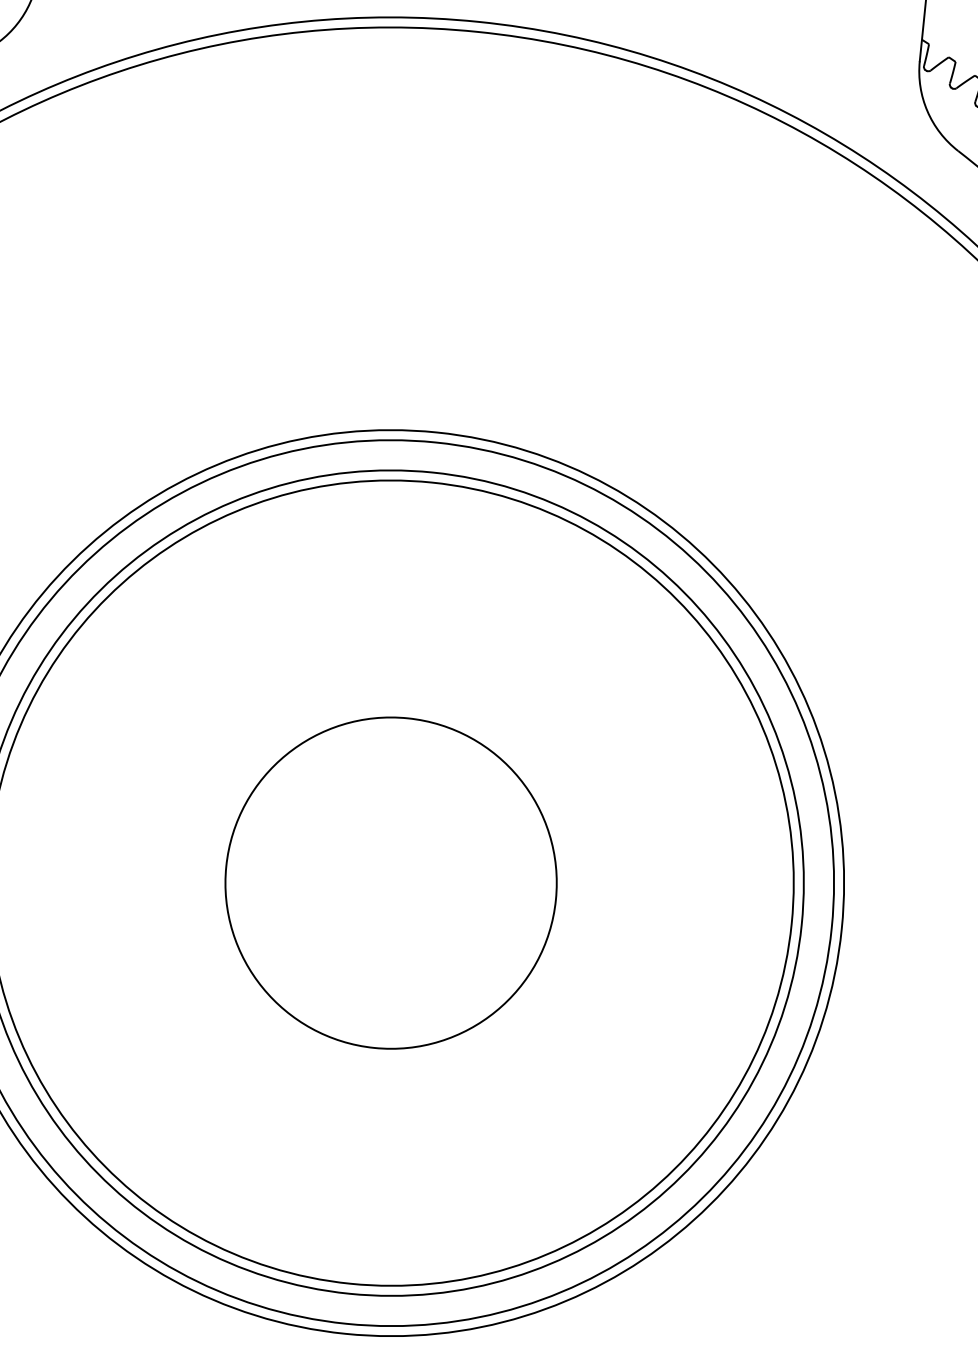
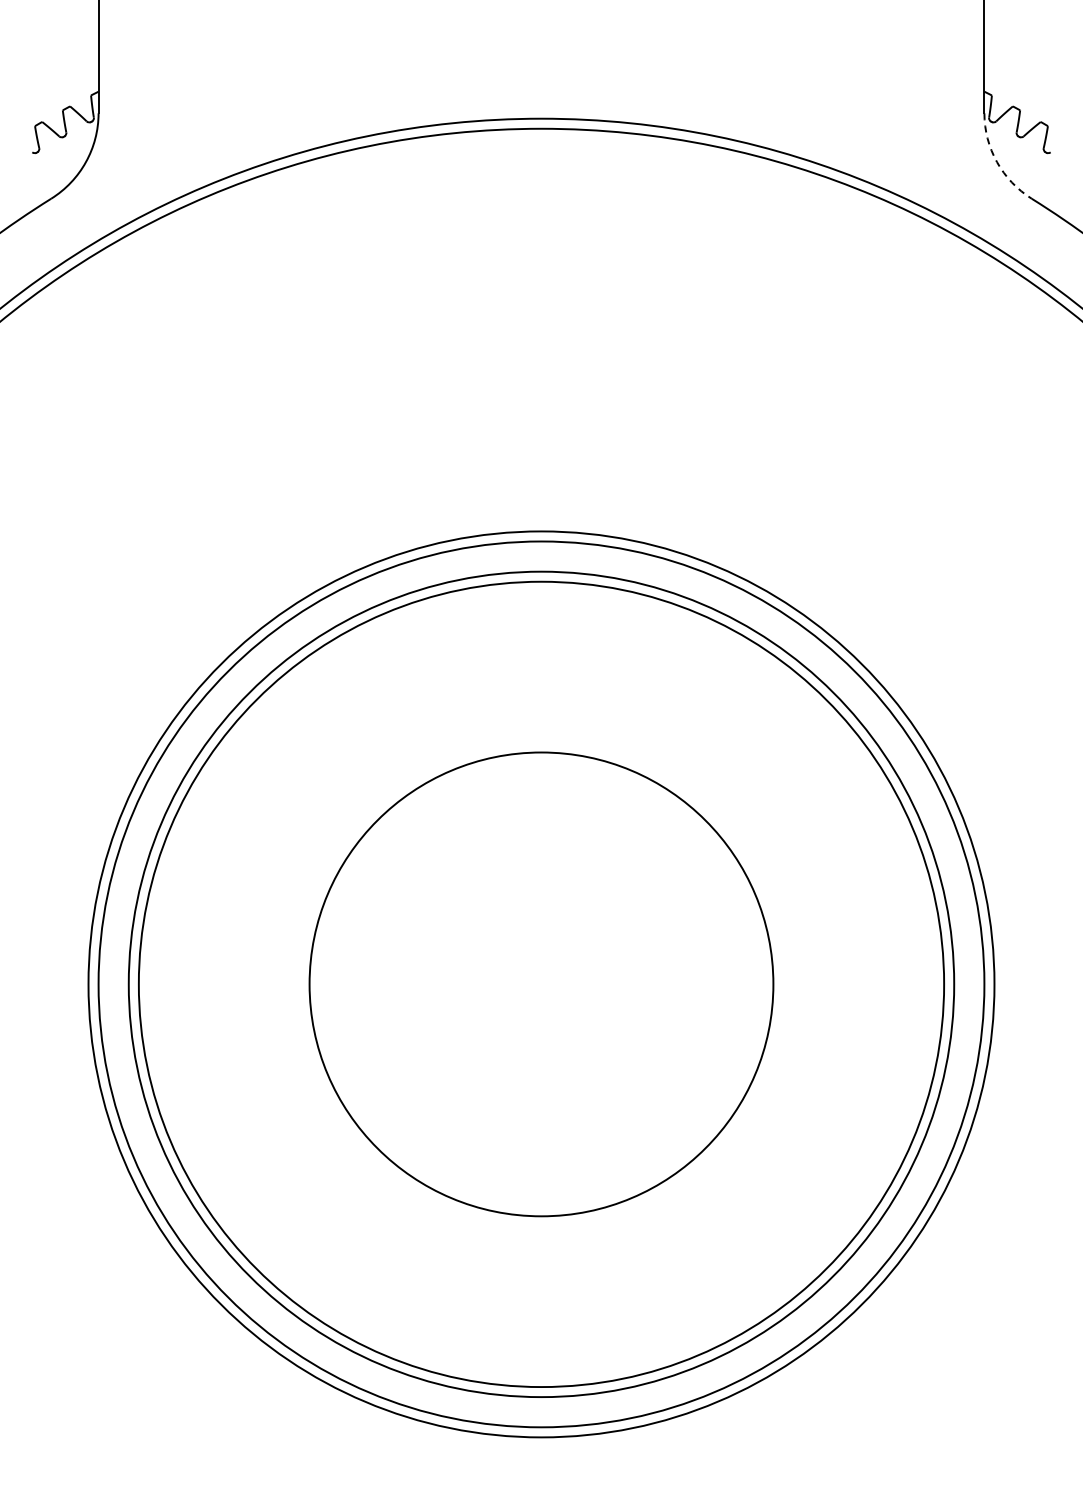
arc: (927, 111) -> (997, 162), solid -> dashed
circle: (391, 883) -> (541, 984), size x1.4

